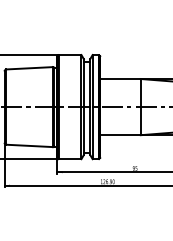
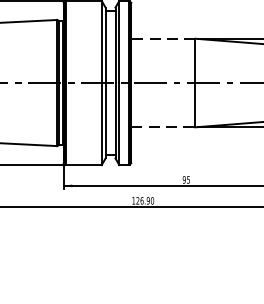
line: (120, 79) -> (163, 39), solid -> dashed
line: (121, 135) -> (164, 127), solid -> dashed

